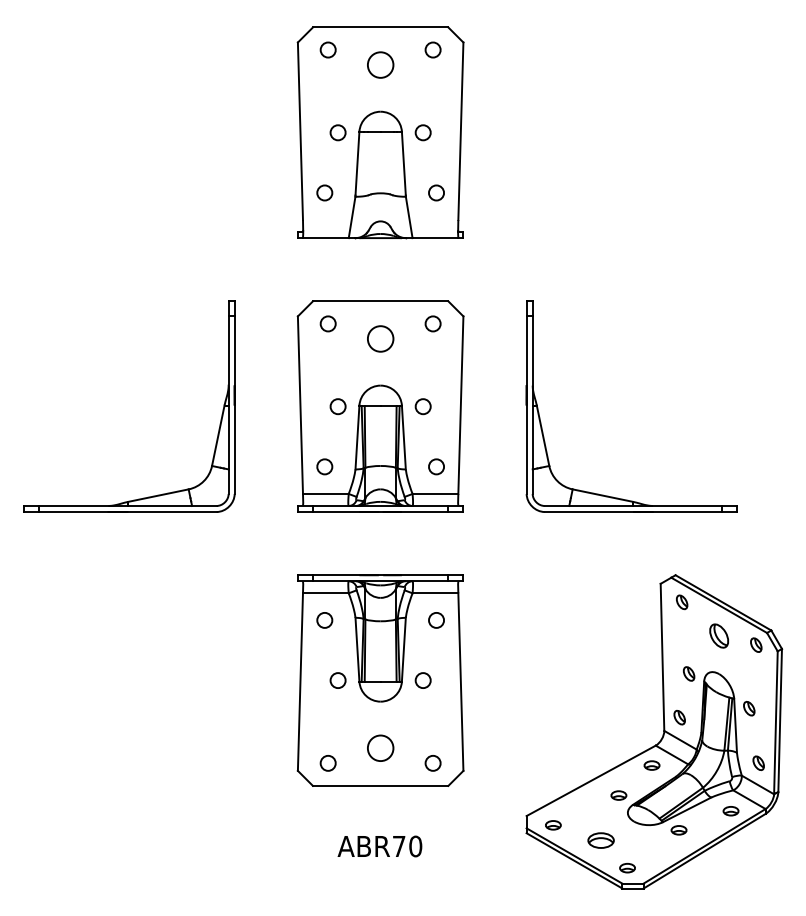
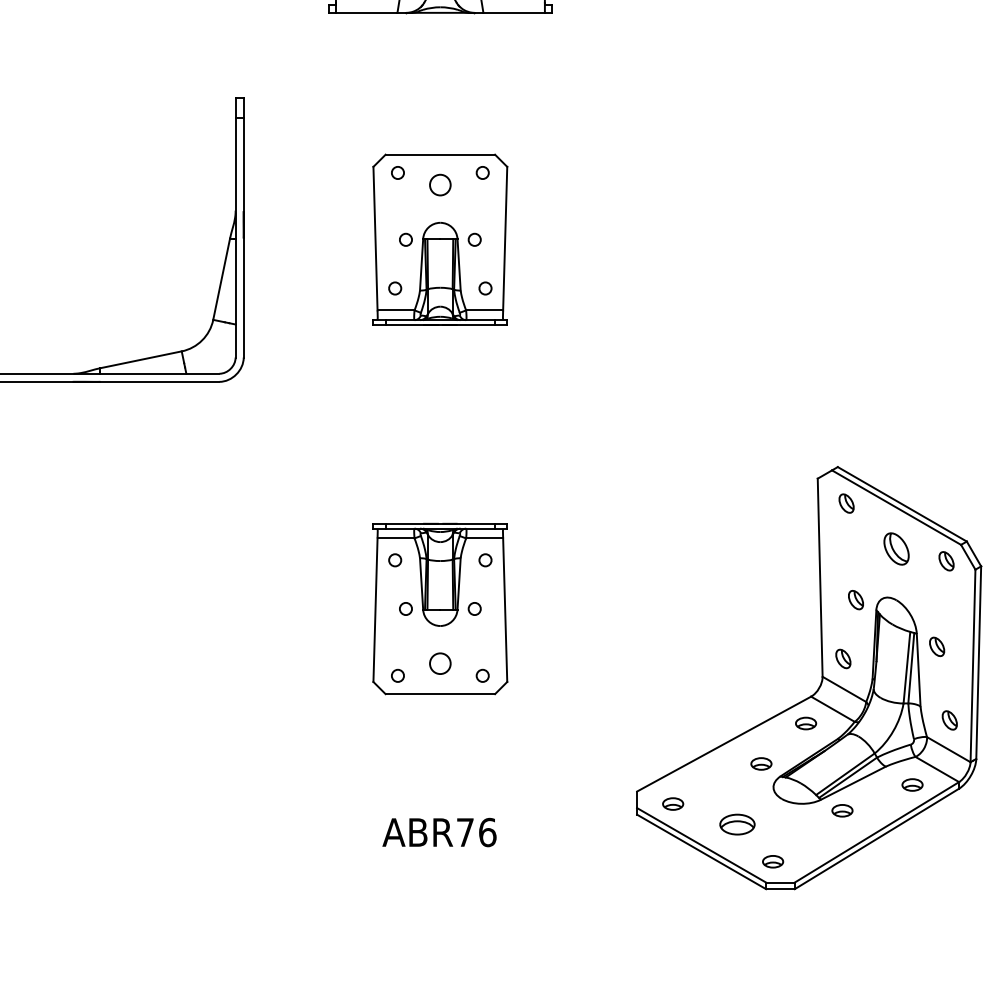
part: (380, 406) -> (440, 239), size x0.6
part: (542, 426) -> (658, 266), removed
part: (380, 680) -> (440, 608), size x0.6
text: (415, 846) -> (487, 832), ABR70 -> ABR76

